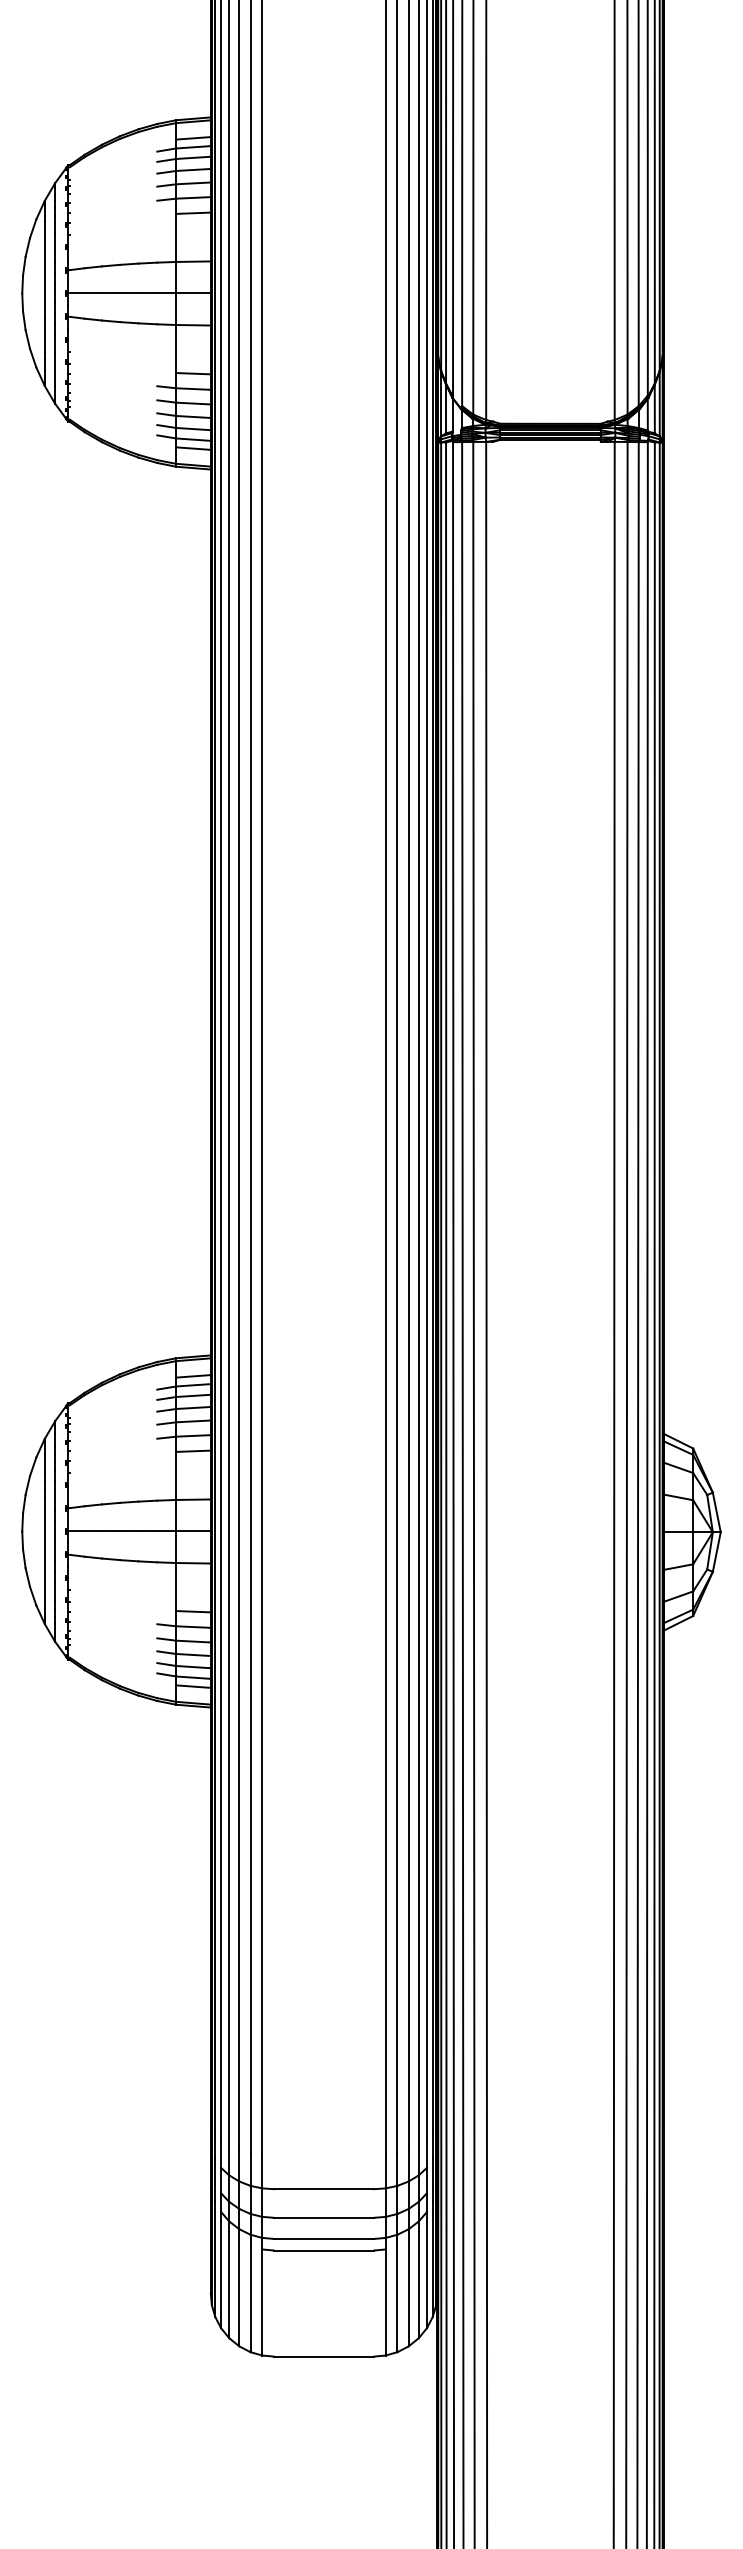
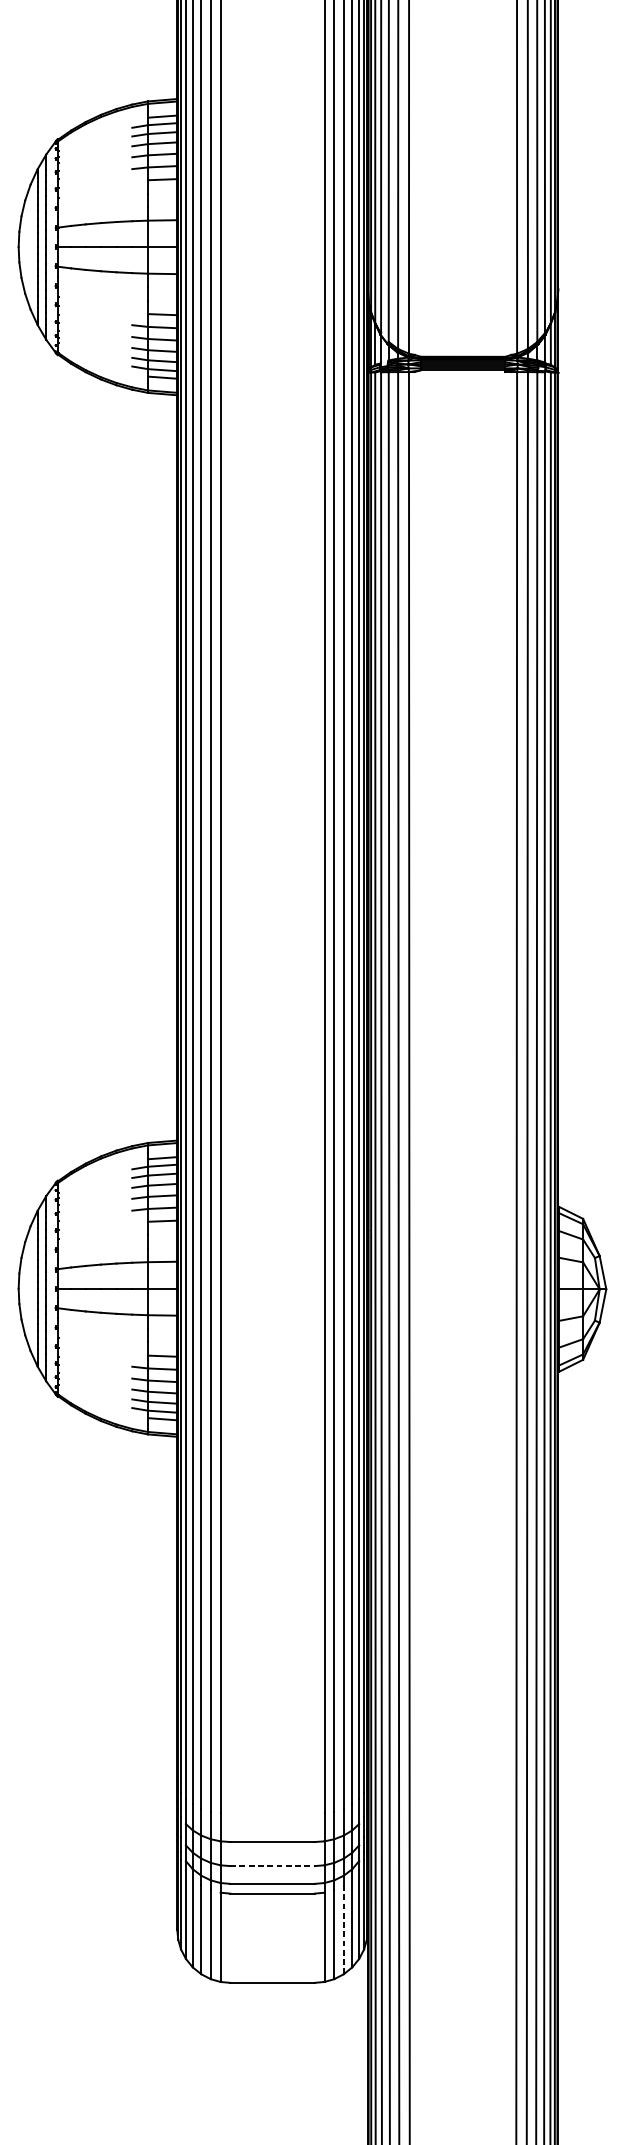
line: (324, 2217) -> (272, 1865), solid -> dashed
line: (408, 2293) -> (343, 1929), solid -> dashed

